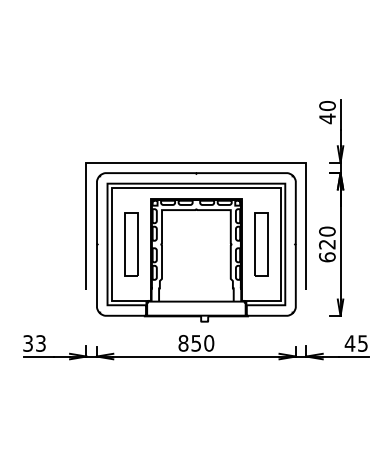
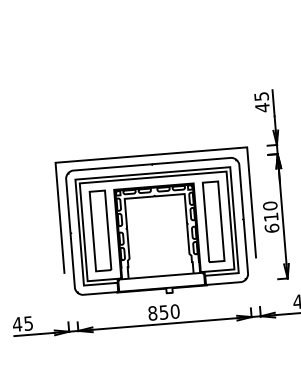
text: (327, 105) -> (261, 96), 40 -> 45
part: (131, 244) -> (100, 230), size x1.43
part: (261, 244) -> (213, 221), size x1.43
text: (327, 244) -> (271, 217), 620 -> 610
text: (33, 343) -> (22, 324), 33 -> 45

